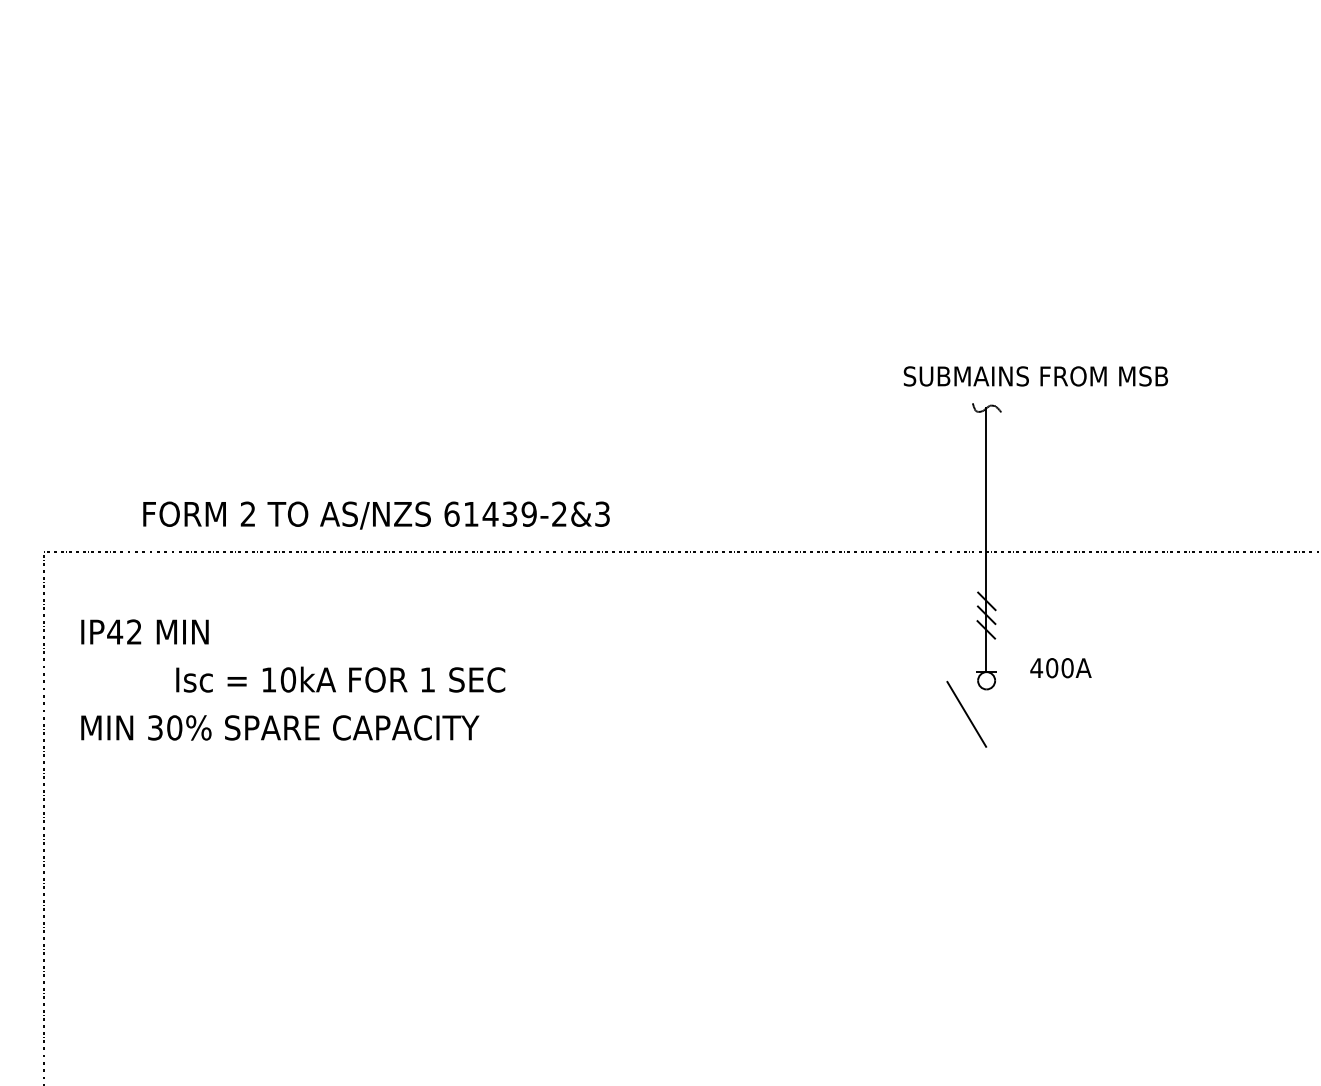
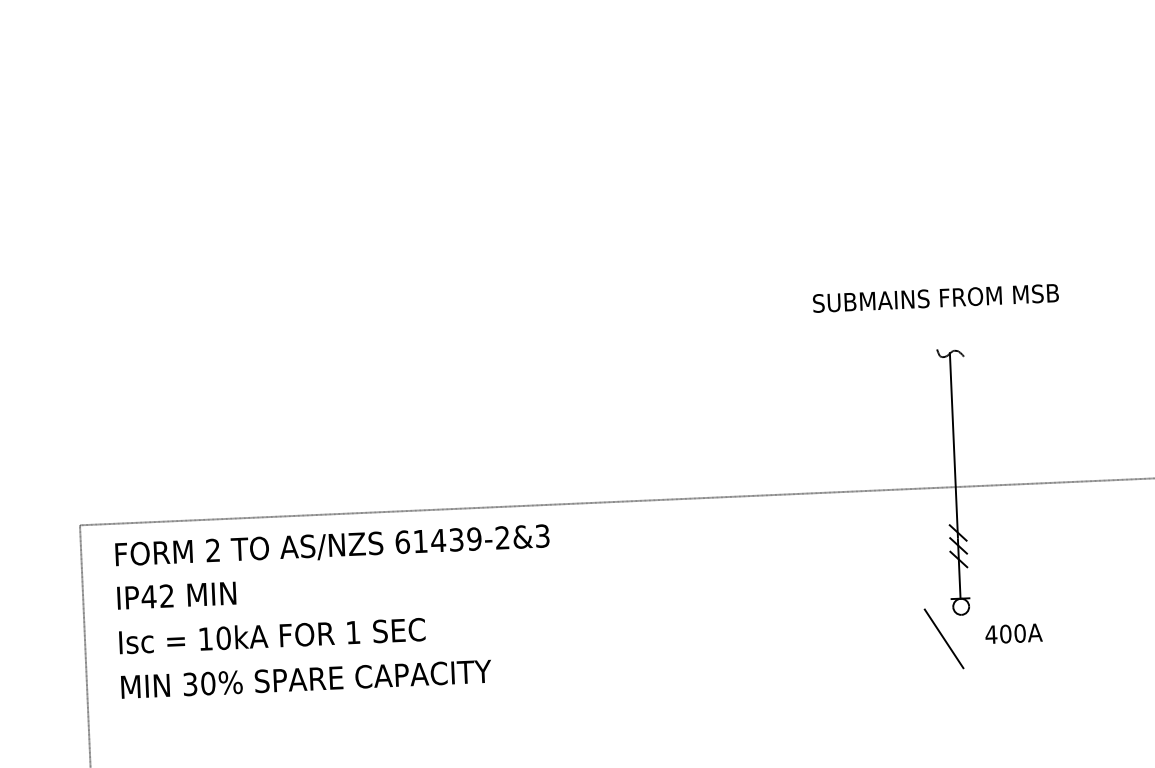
text: (1035, 376) -> (935, 298), moved
text: (376, 515) -> (332, 546), moved
text: (1060, 668) -> (1013, 634), moved
text: (340, 679) -> (272, 635), moved

